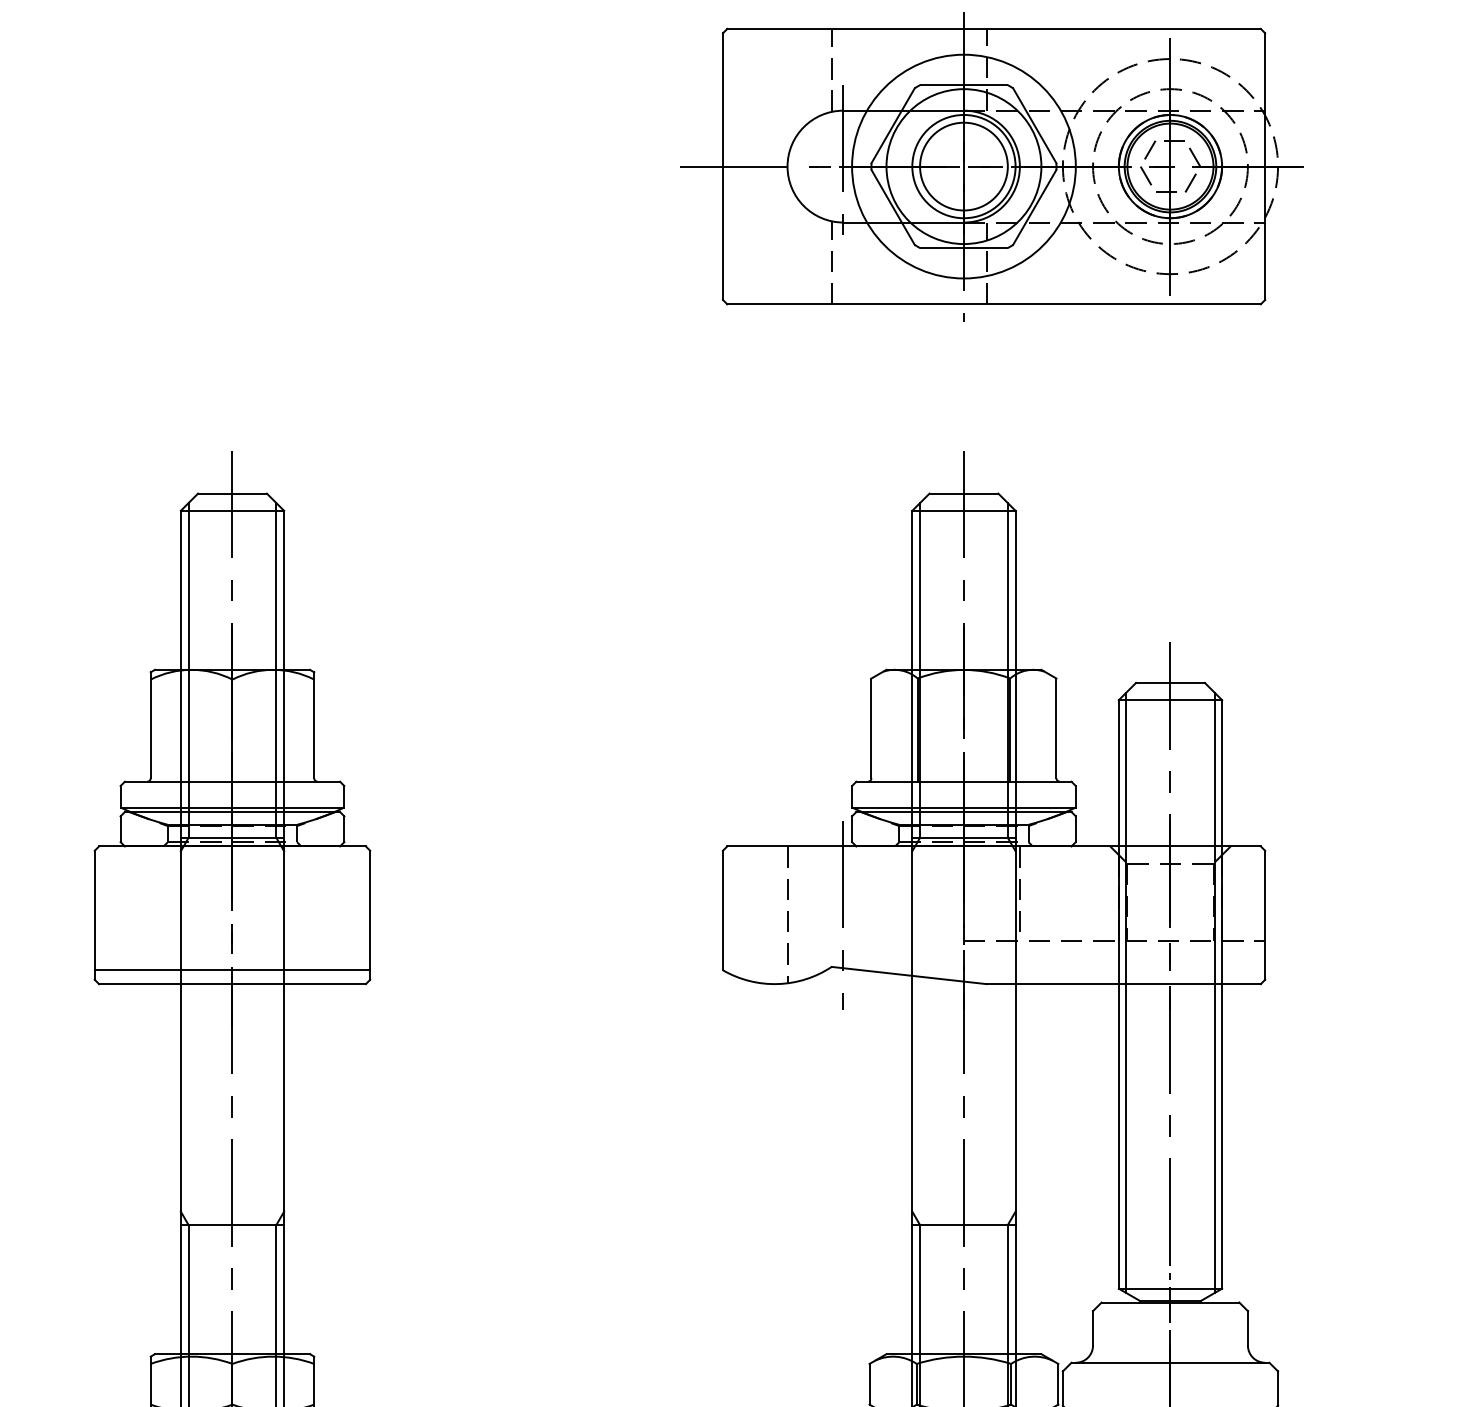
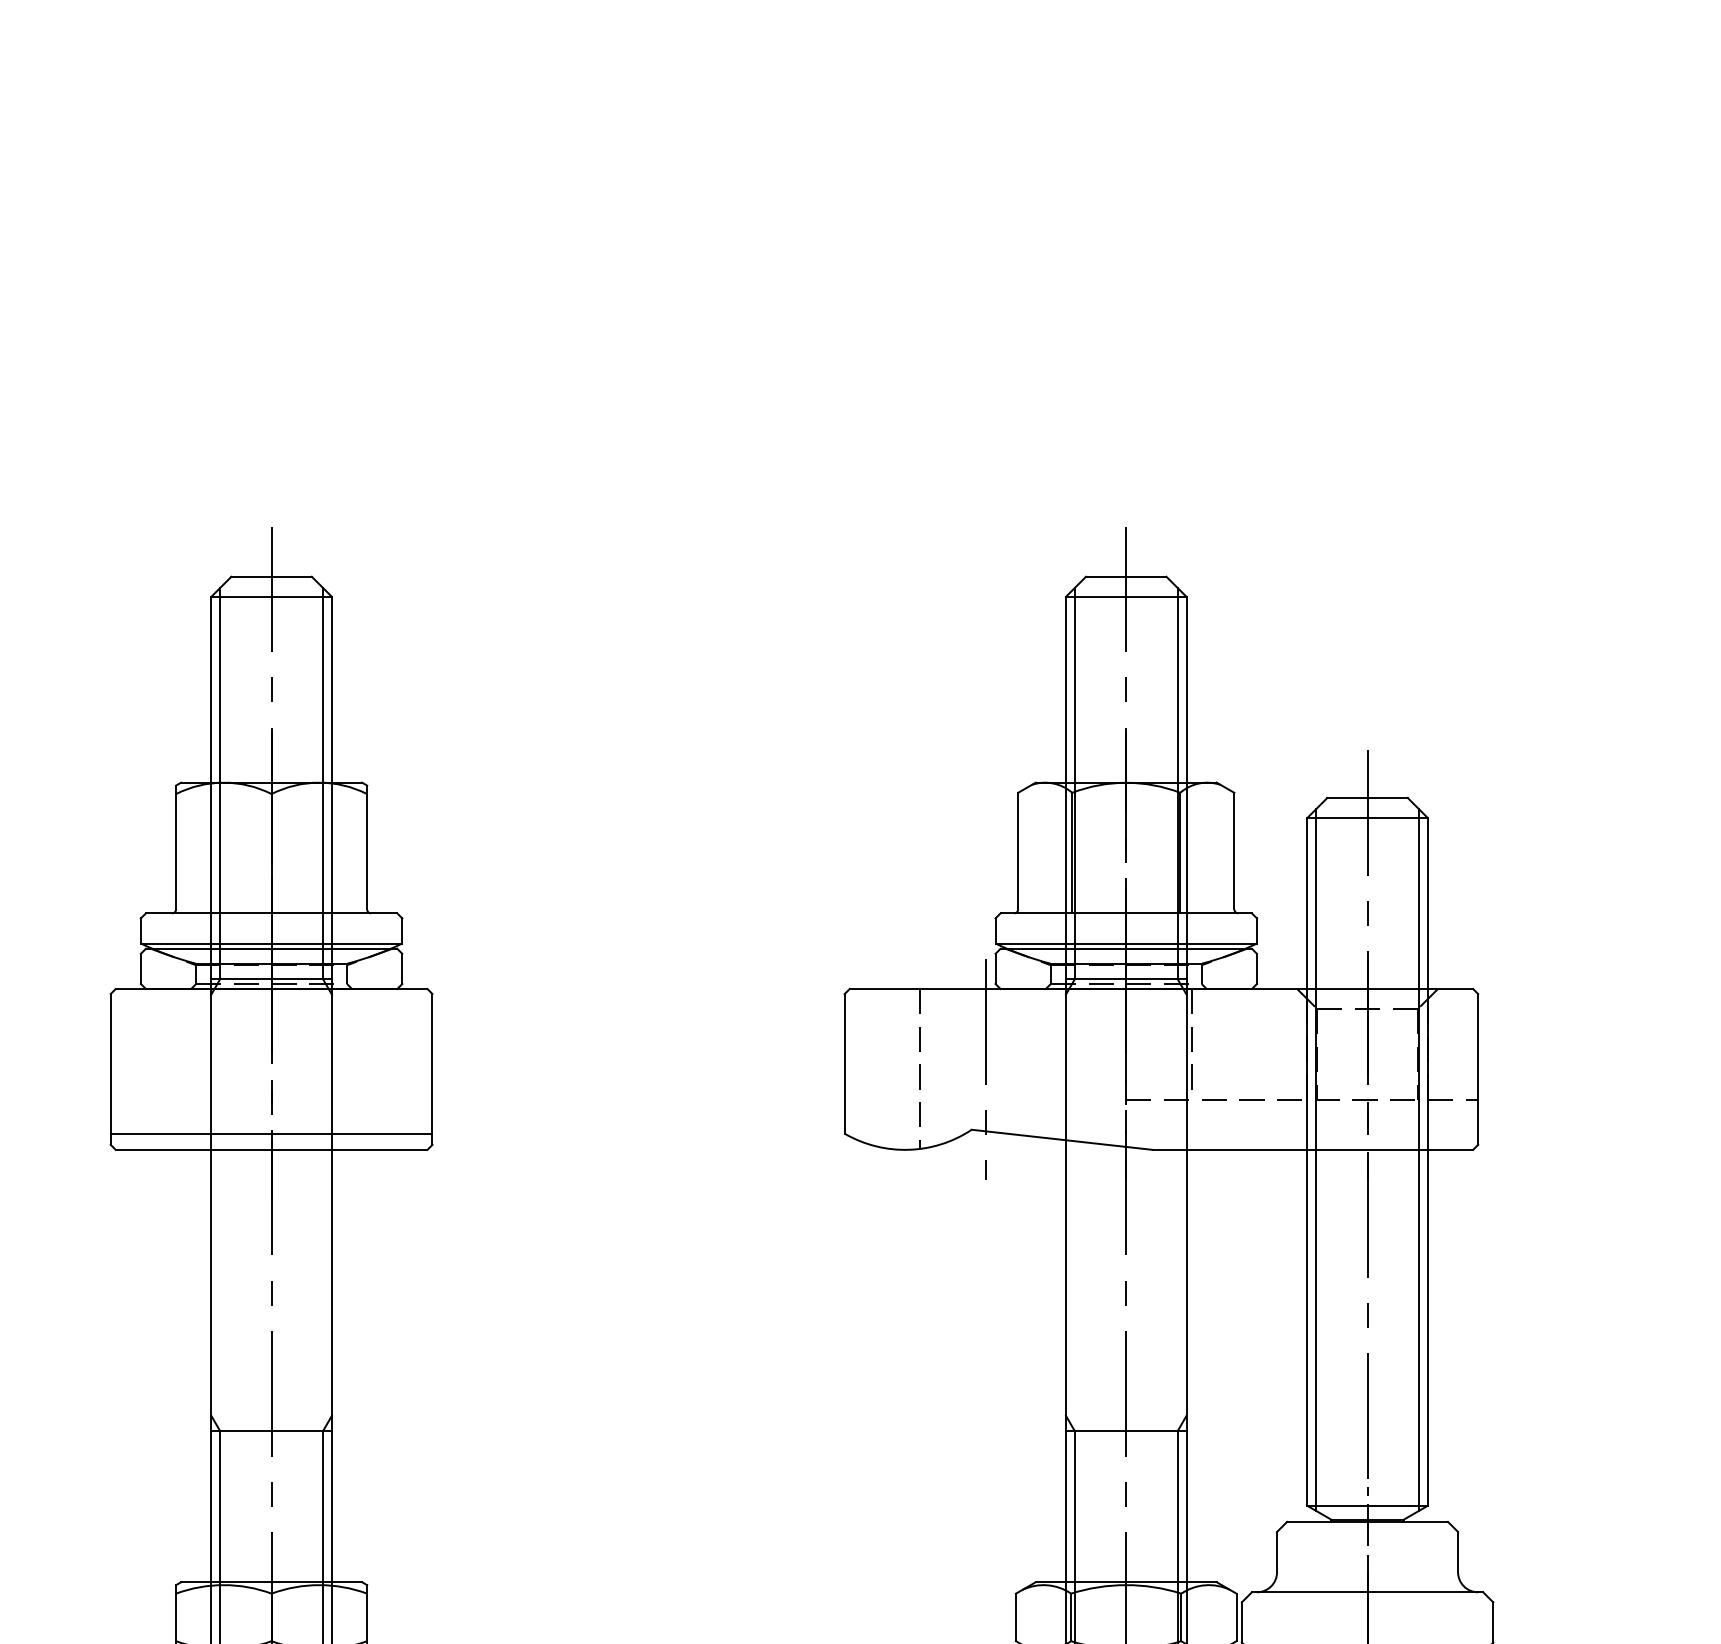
part: (991, 166) -> (1158, 194), removed

